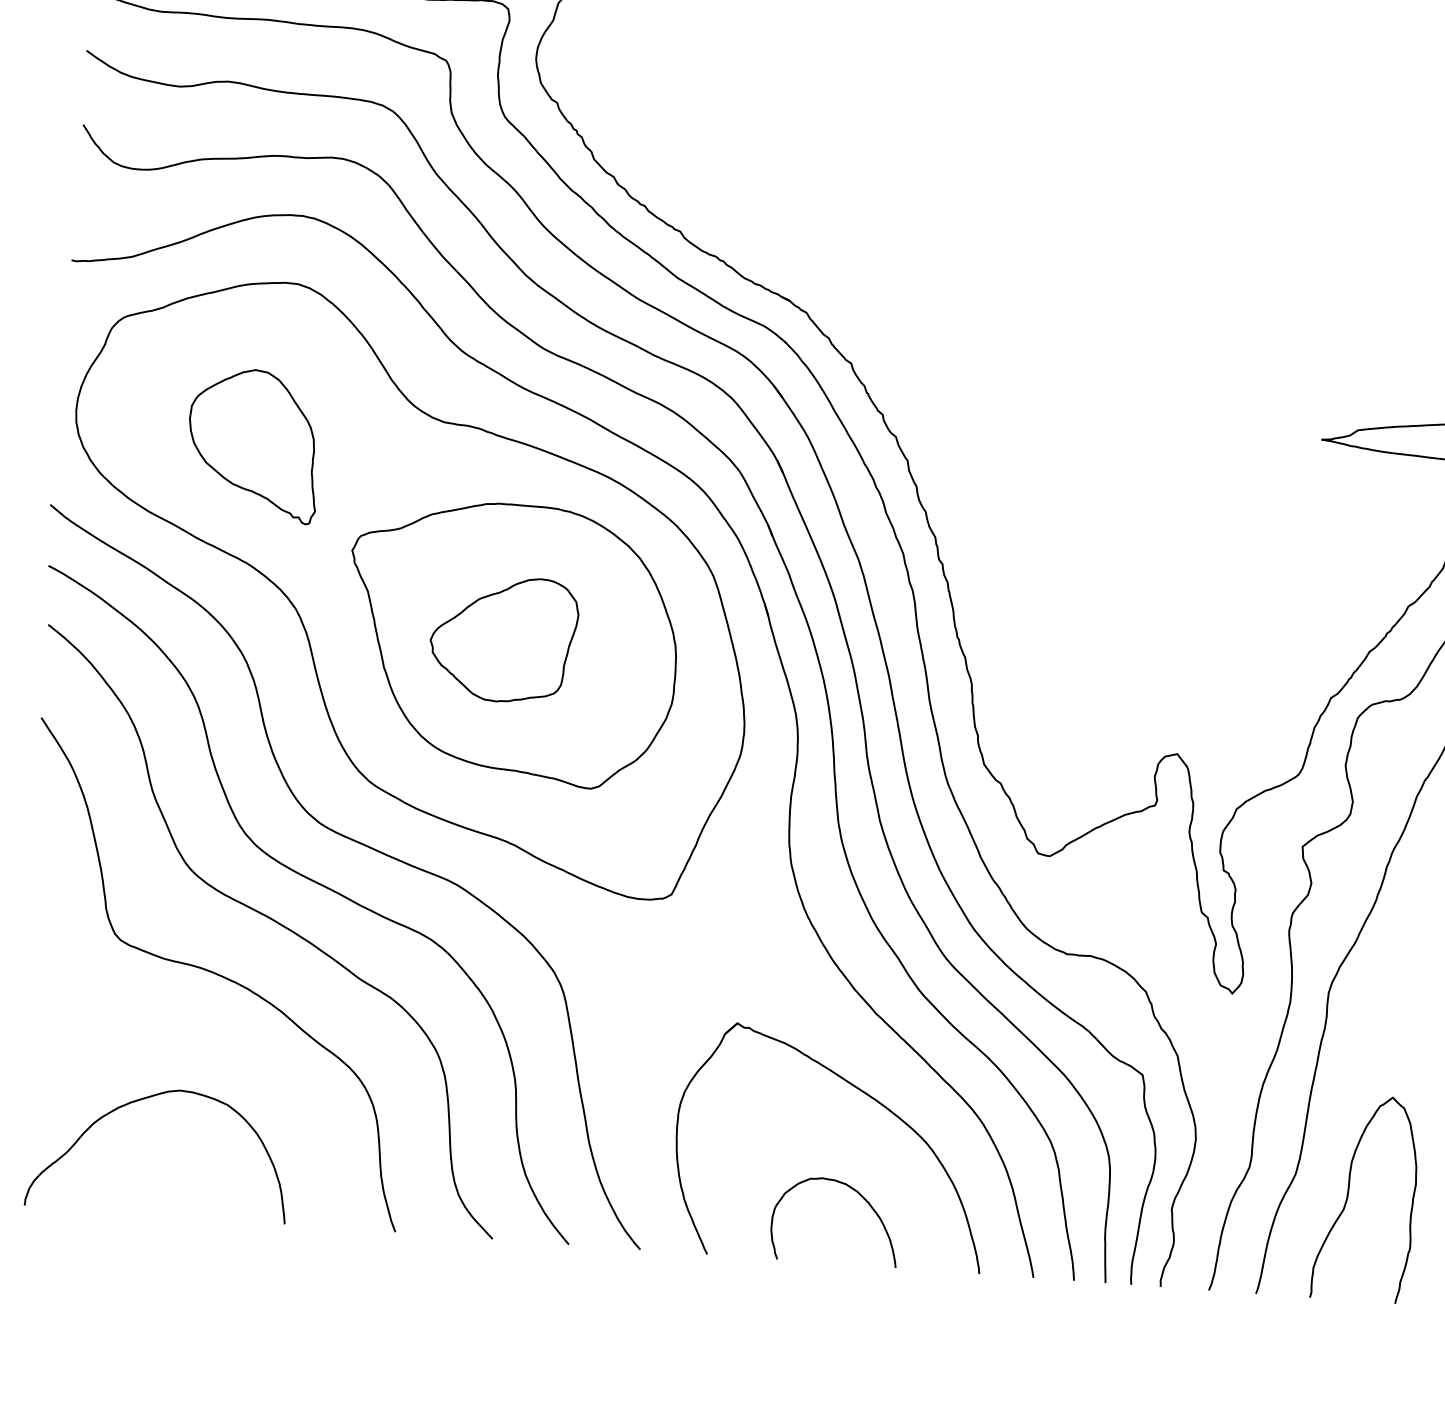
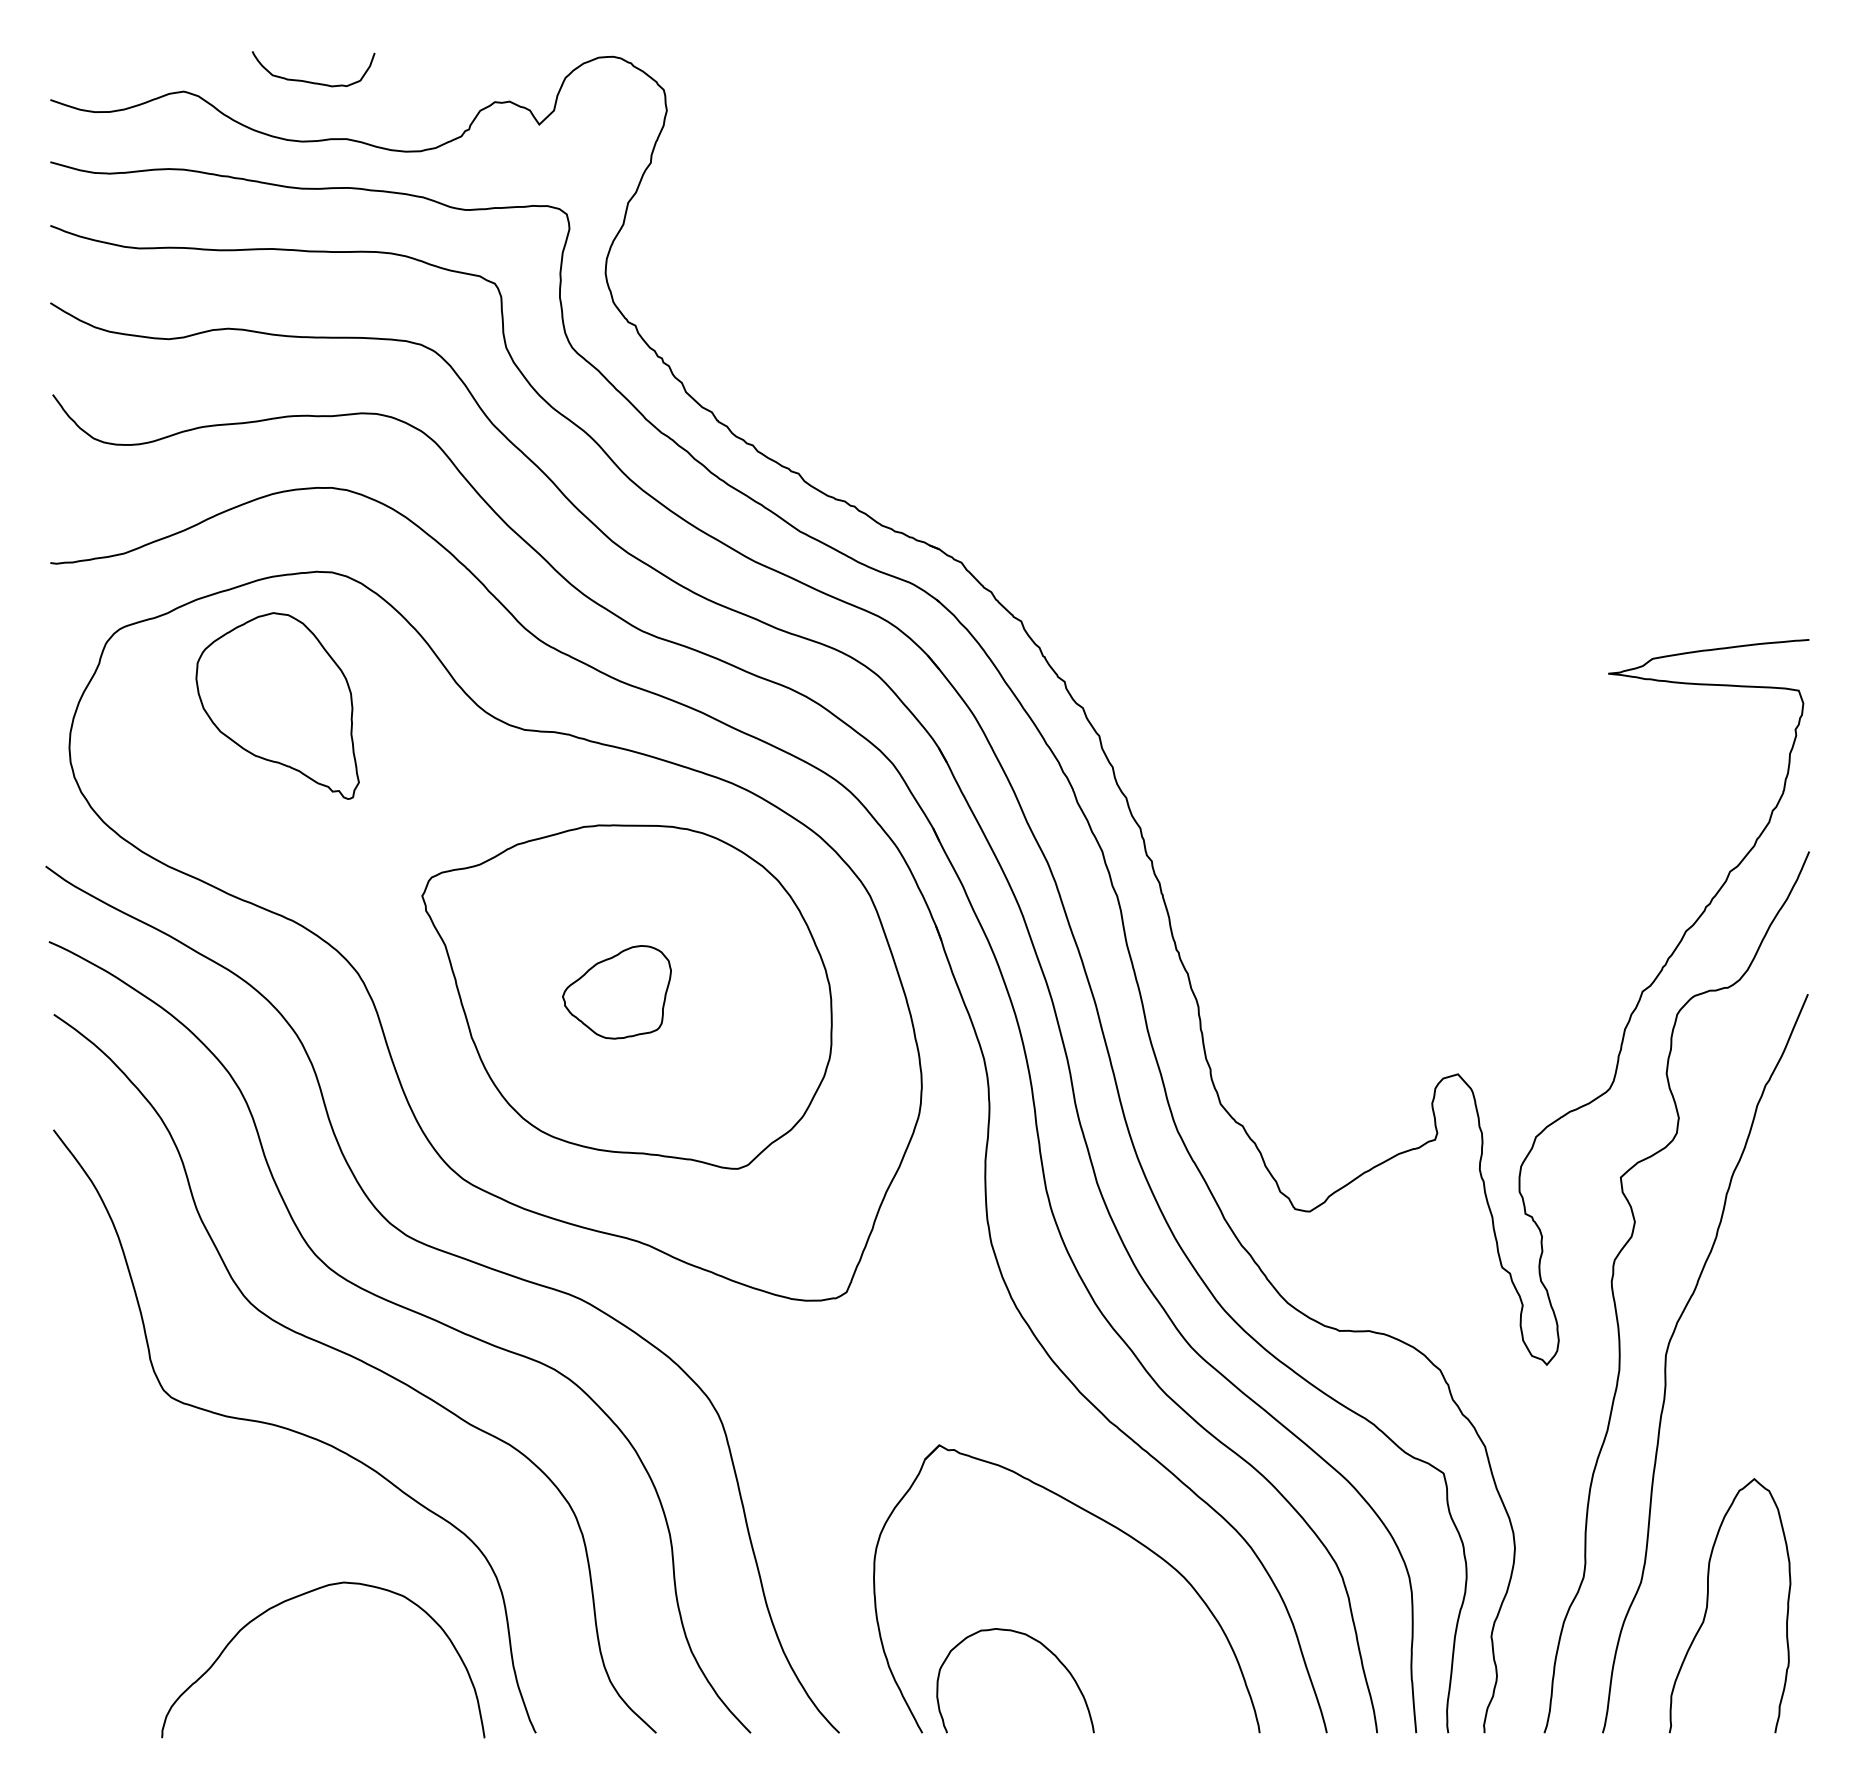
part: (253, 444) -> (277, 705), moved
part: (503, 639) -> (616, 992), size x0.6
curve: (146, 1098) -> (303, 1595), moved
curve: (862, 1197) -> (1046, 1649), moved

